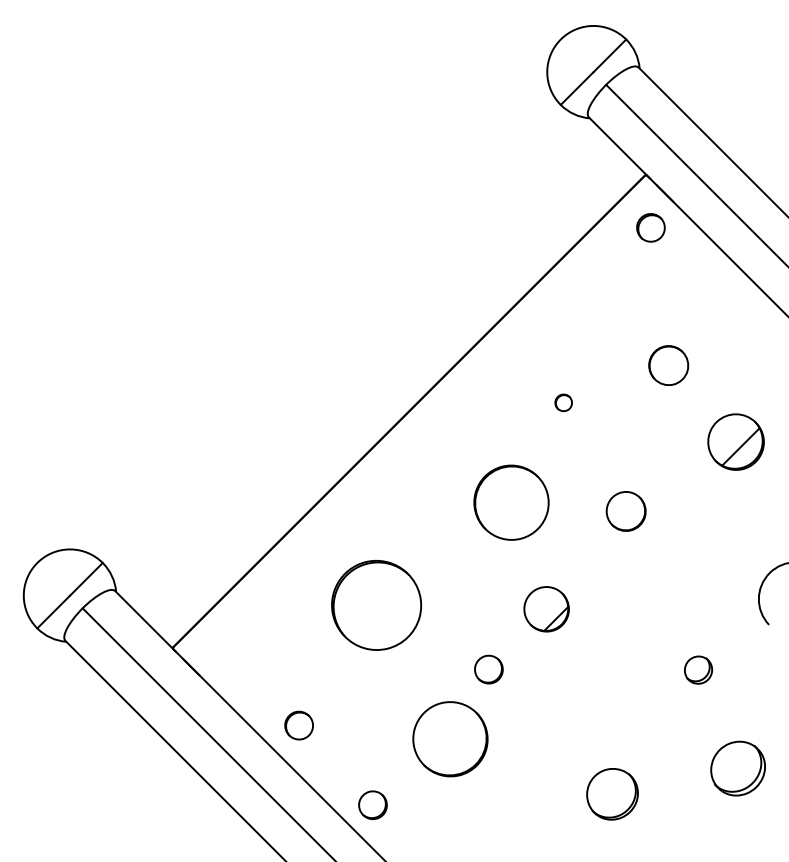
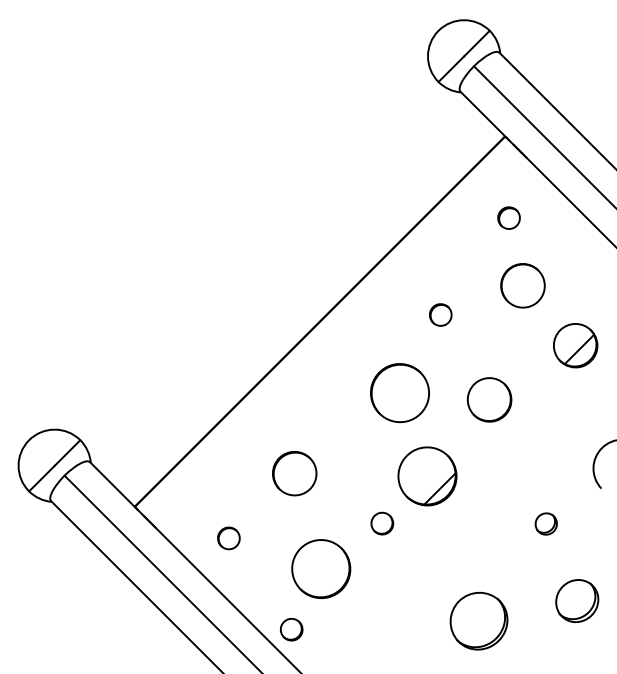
part: (650, 227) -> (508, 217), moved
part: (668, 365) -> (522, 285), size x1.43
part: (563, 402) -> (440, 314), size x1.67
part: (625, 510) -> (489, 399), size x1.43
part: (376, 605) -> (294, 473), size x0.62
part: (546, 609) -> (427, 476), size x1.67
part: (298, 725) -> (228, 538), moved
part: (450, 738) -> (321, 568), moved
part: (611, 793) -> (478, 620), size x1.43

